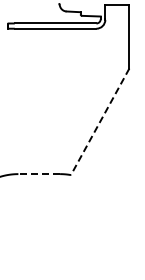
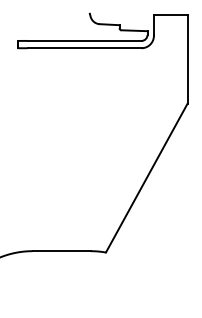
line: (100, 121) -> (147, 177), dashed -> solid
line: (39, 174) -> (62, 251), dashed -> solid

